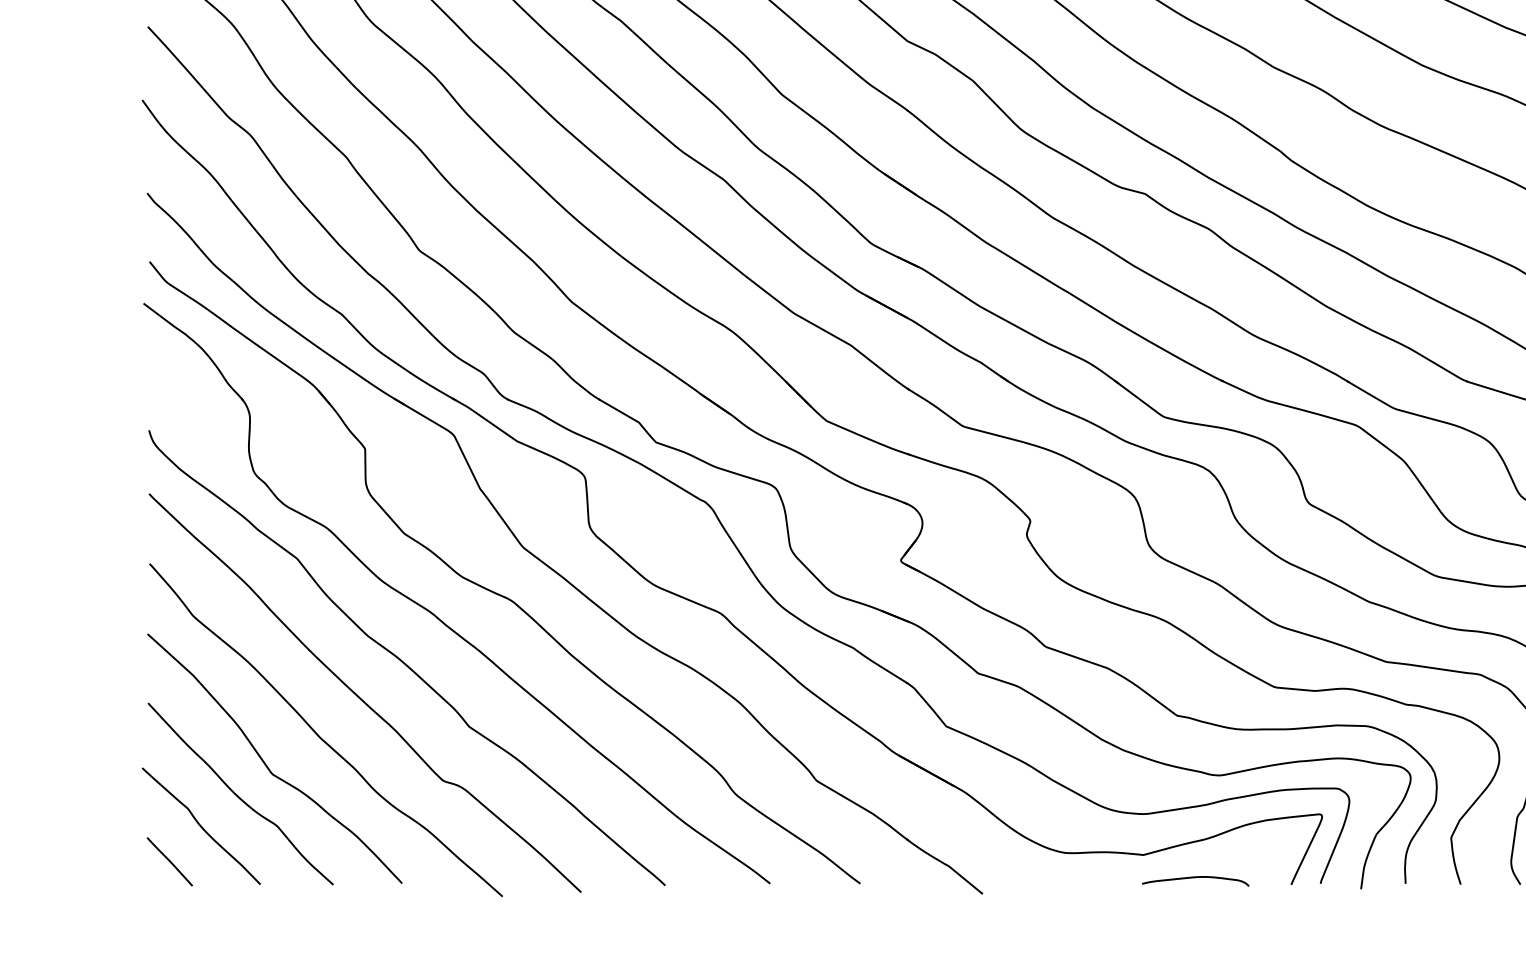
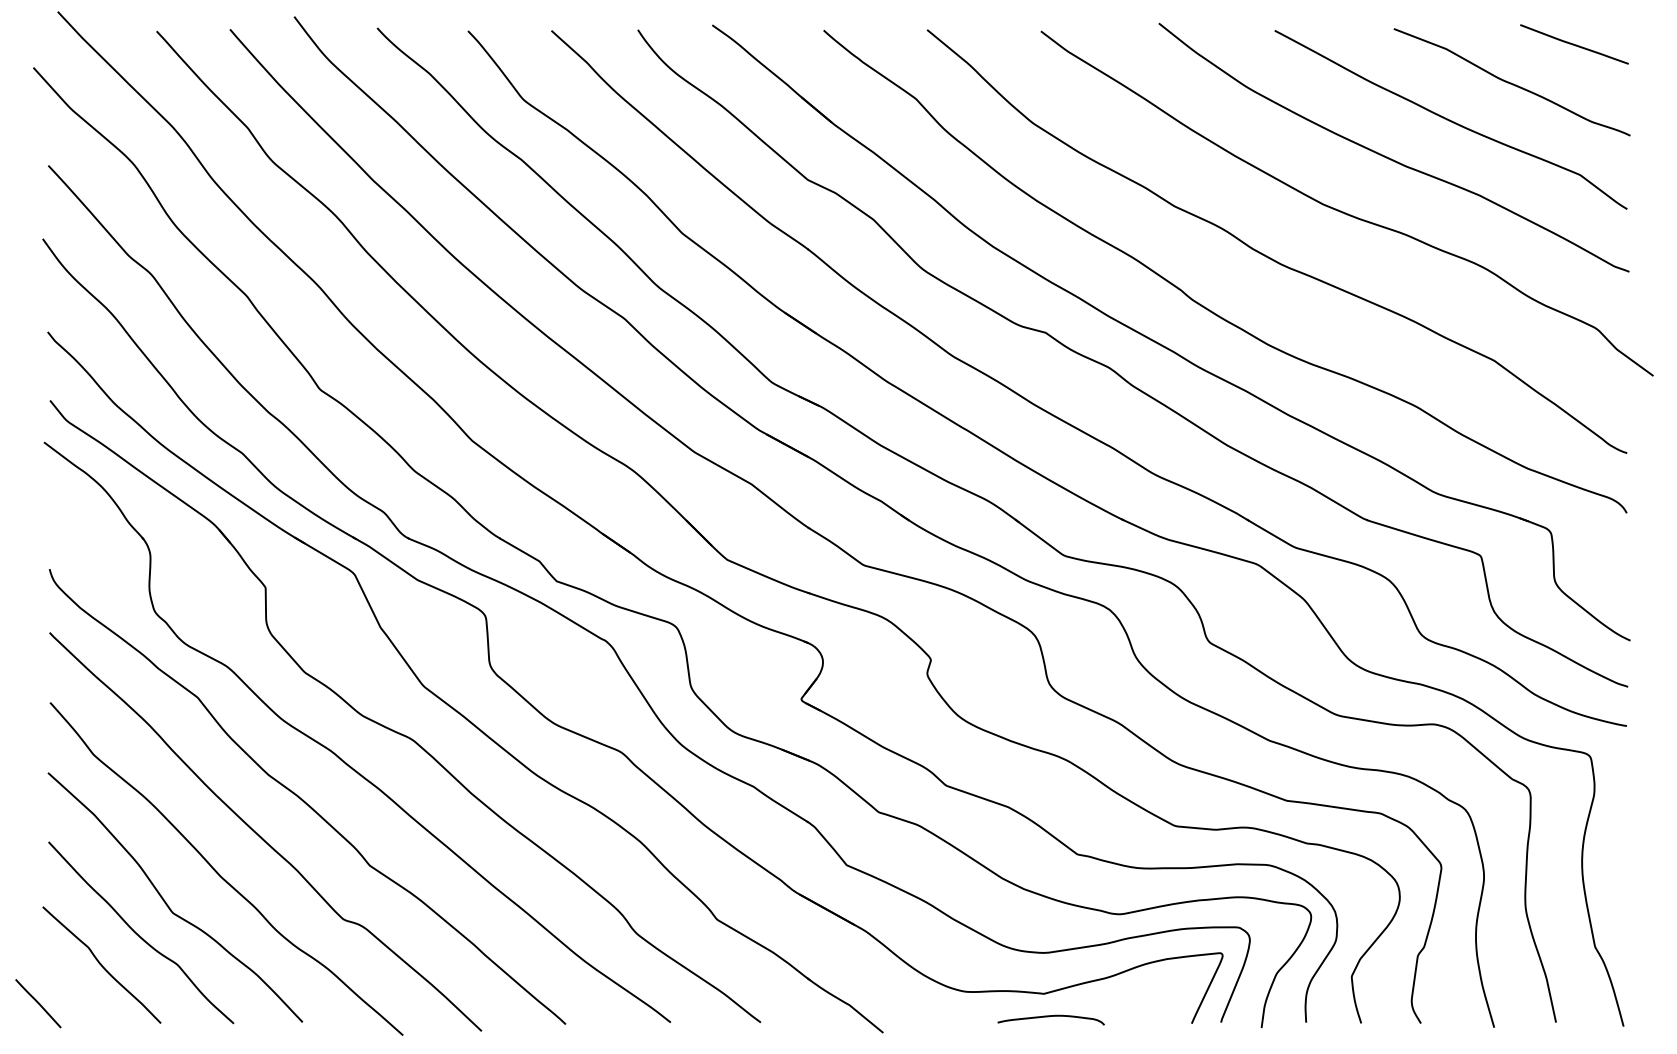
line: (170, 861) -> (38, 1003), moved
curve: (1194, 878) -> (1049, 1017), moved

